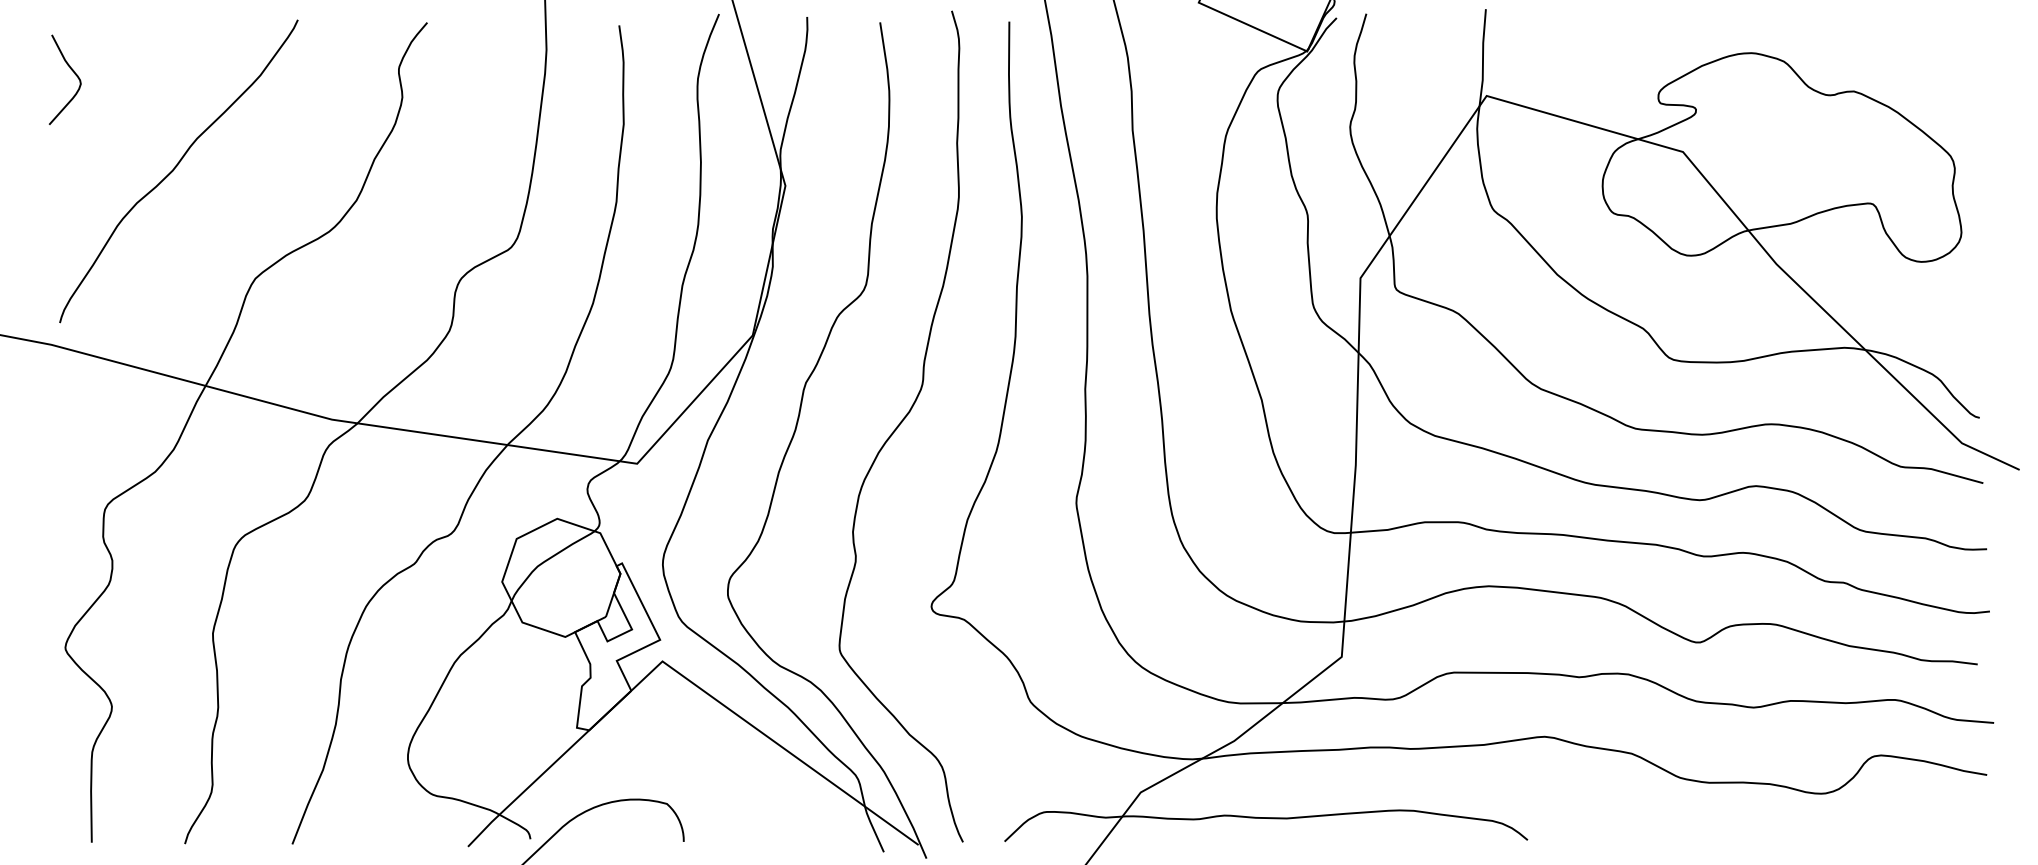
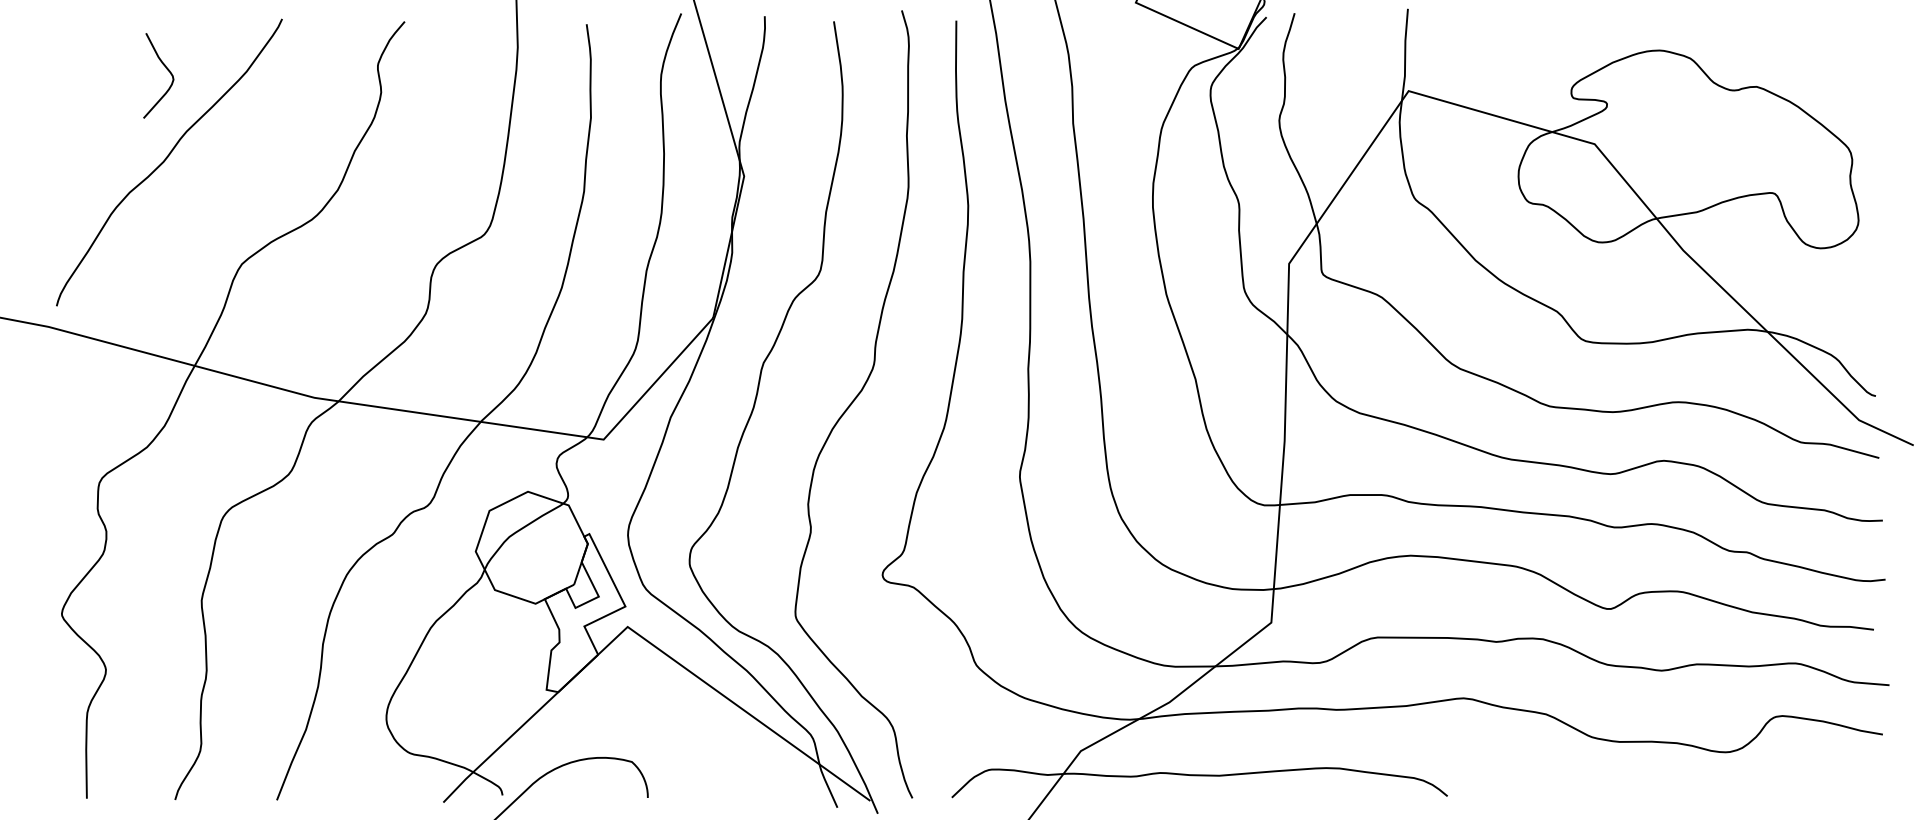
curve: (73, 73) -> (166, 69), moved

